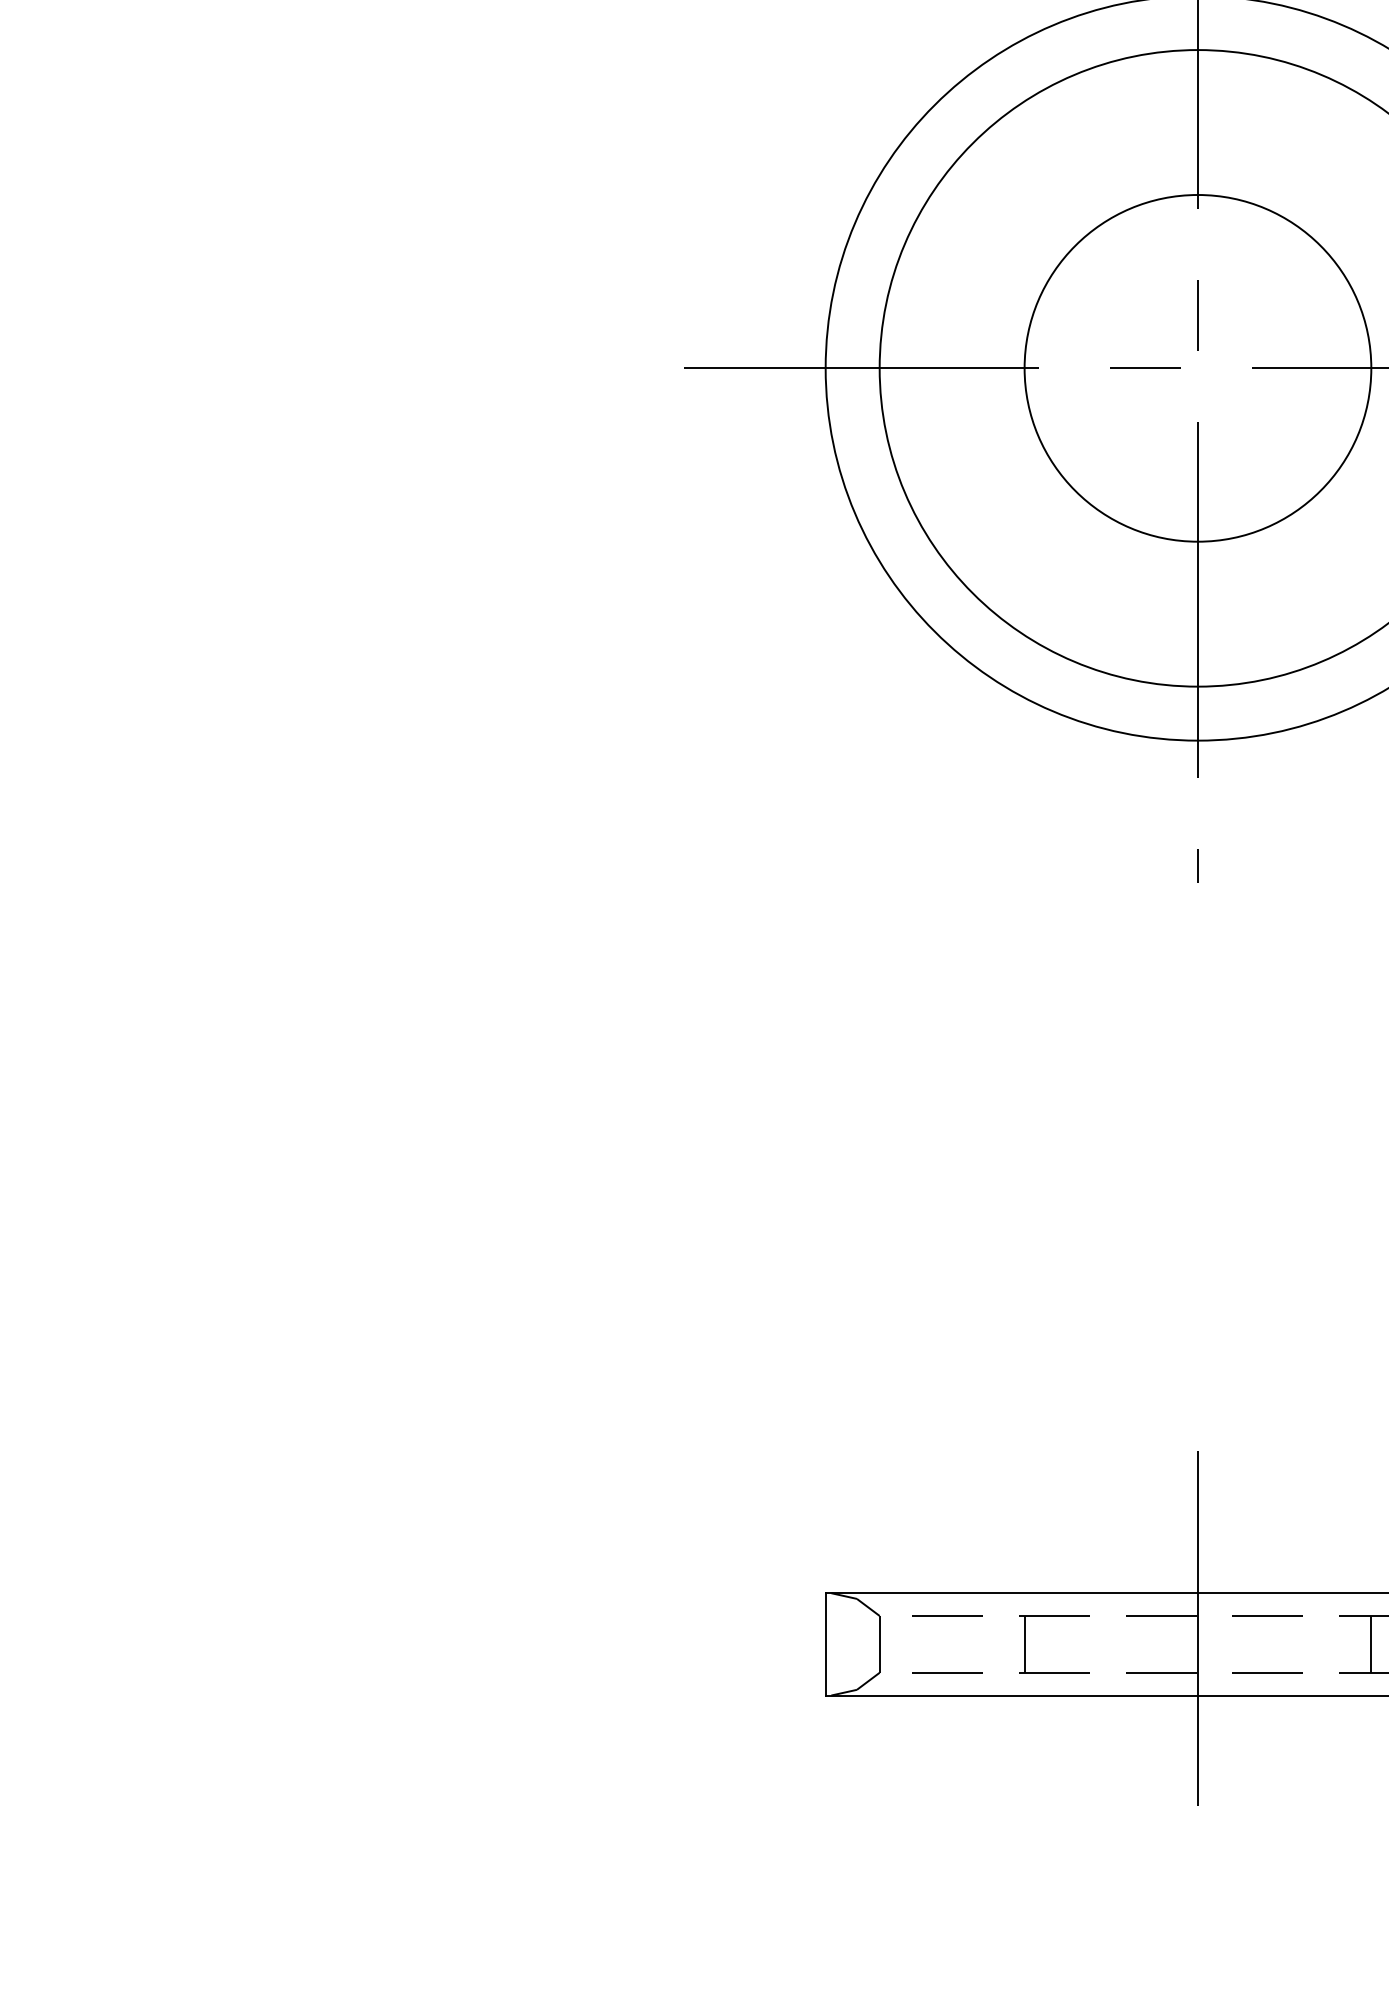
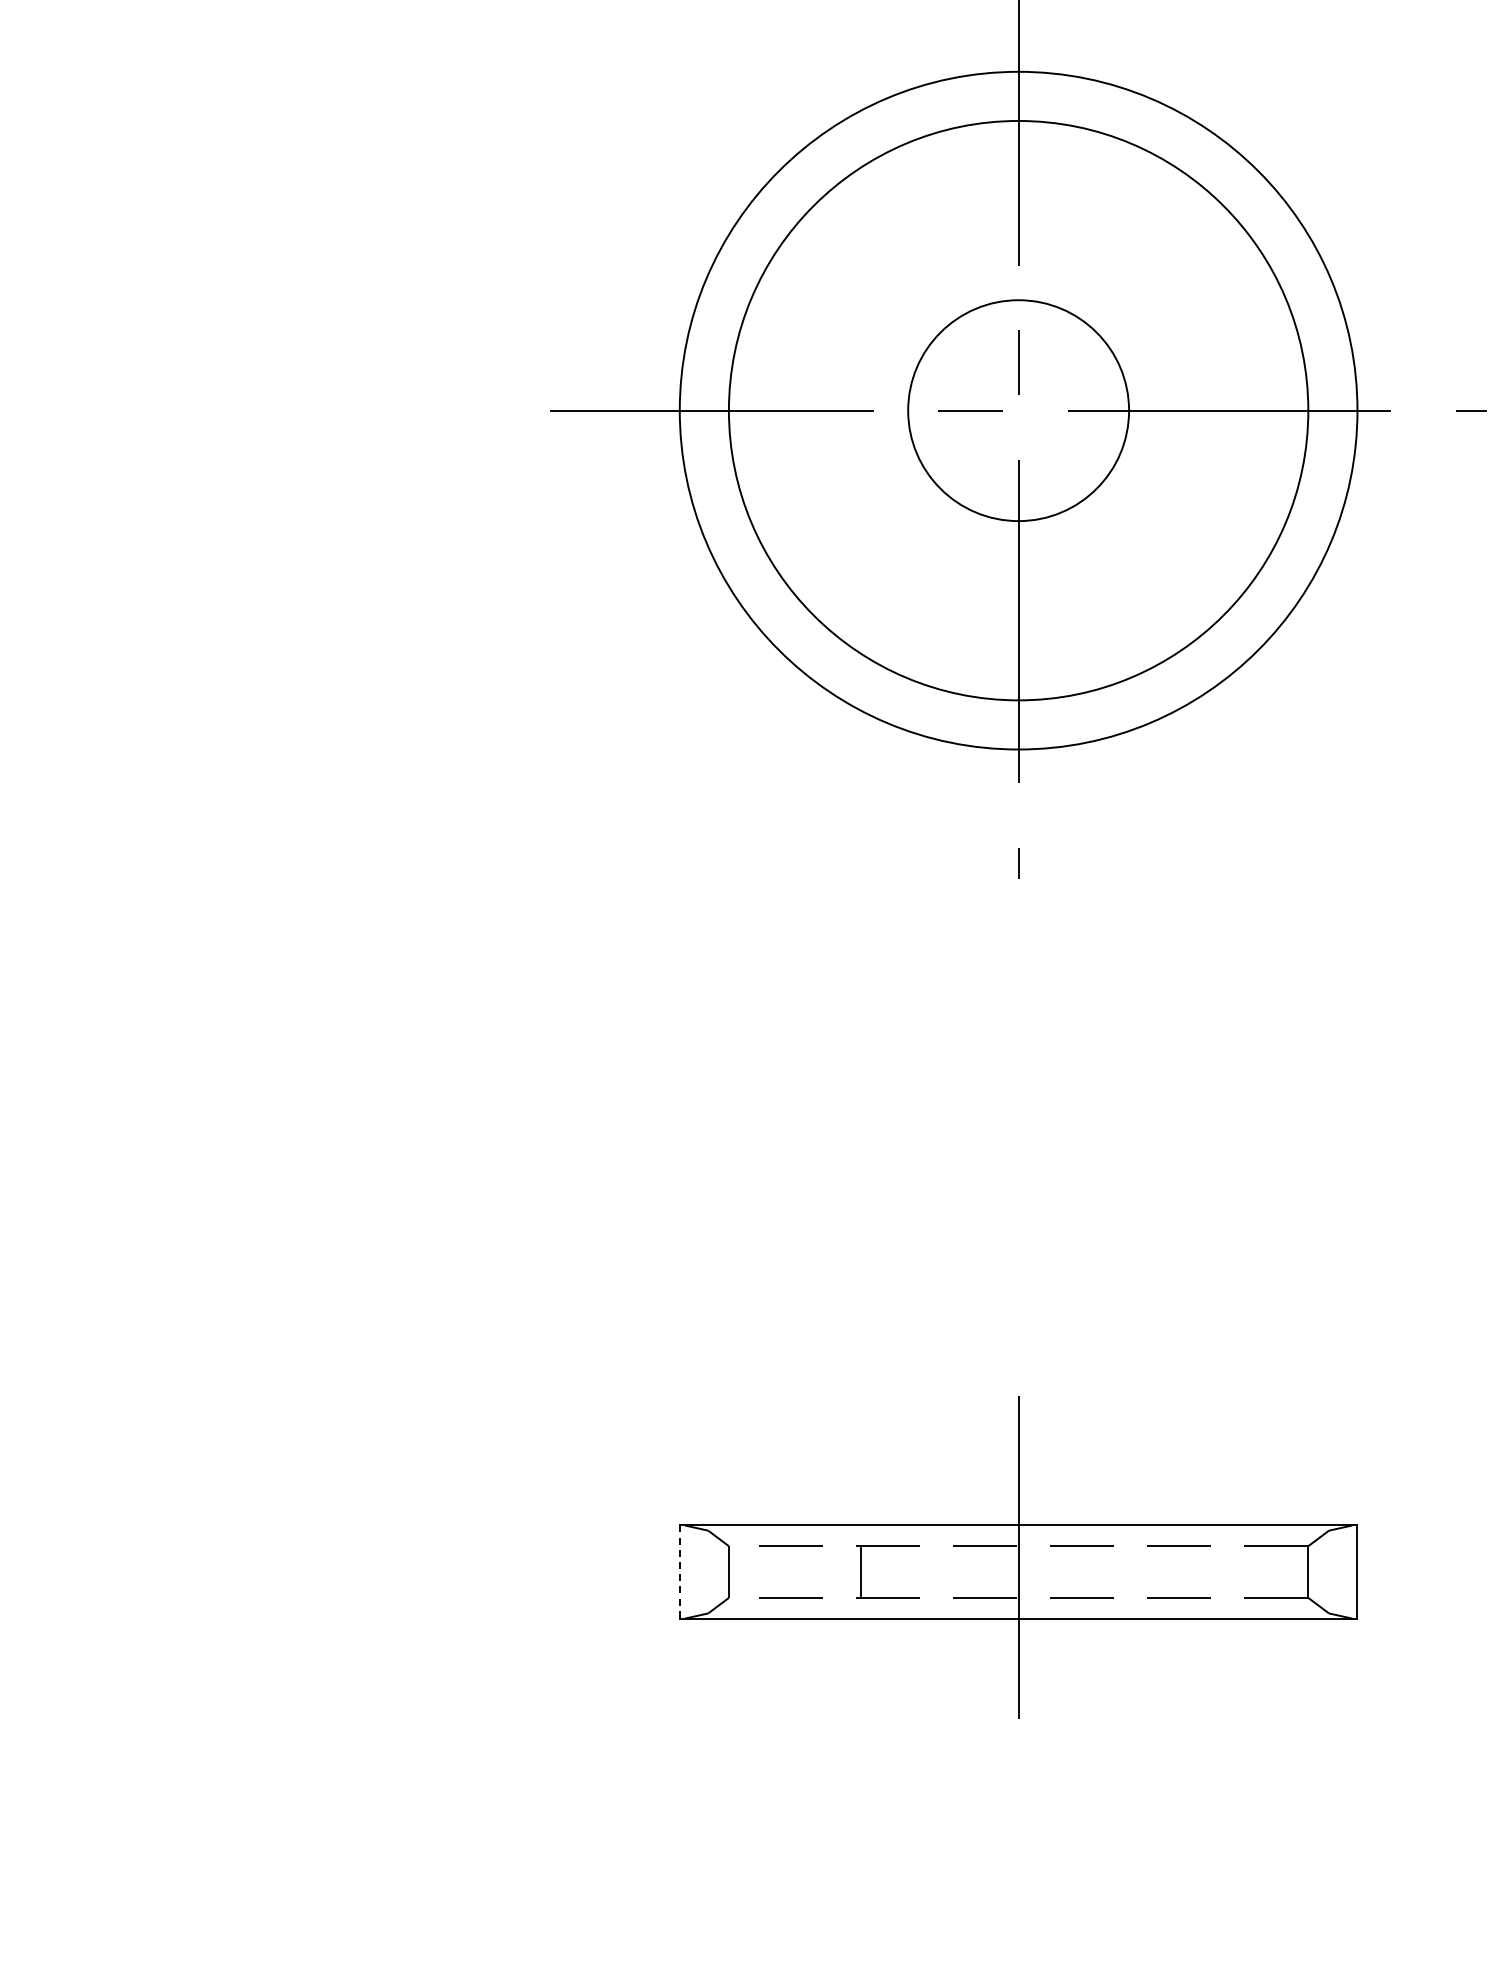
circle: (1197, 368) -> (1018, 410), size x0.7
line: (1371, 1643) -> (1176, 1571), removed
line: (825, 1644) -> (679, 1572), solid -> dashed

